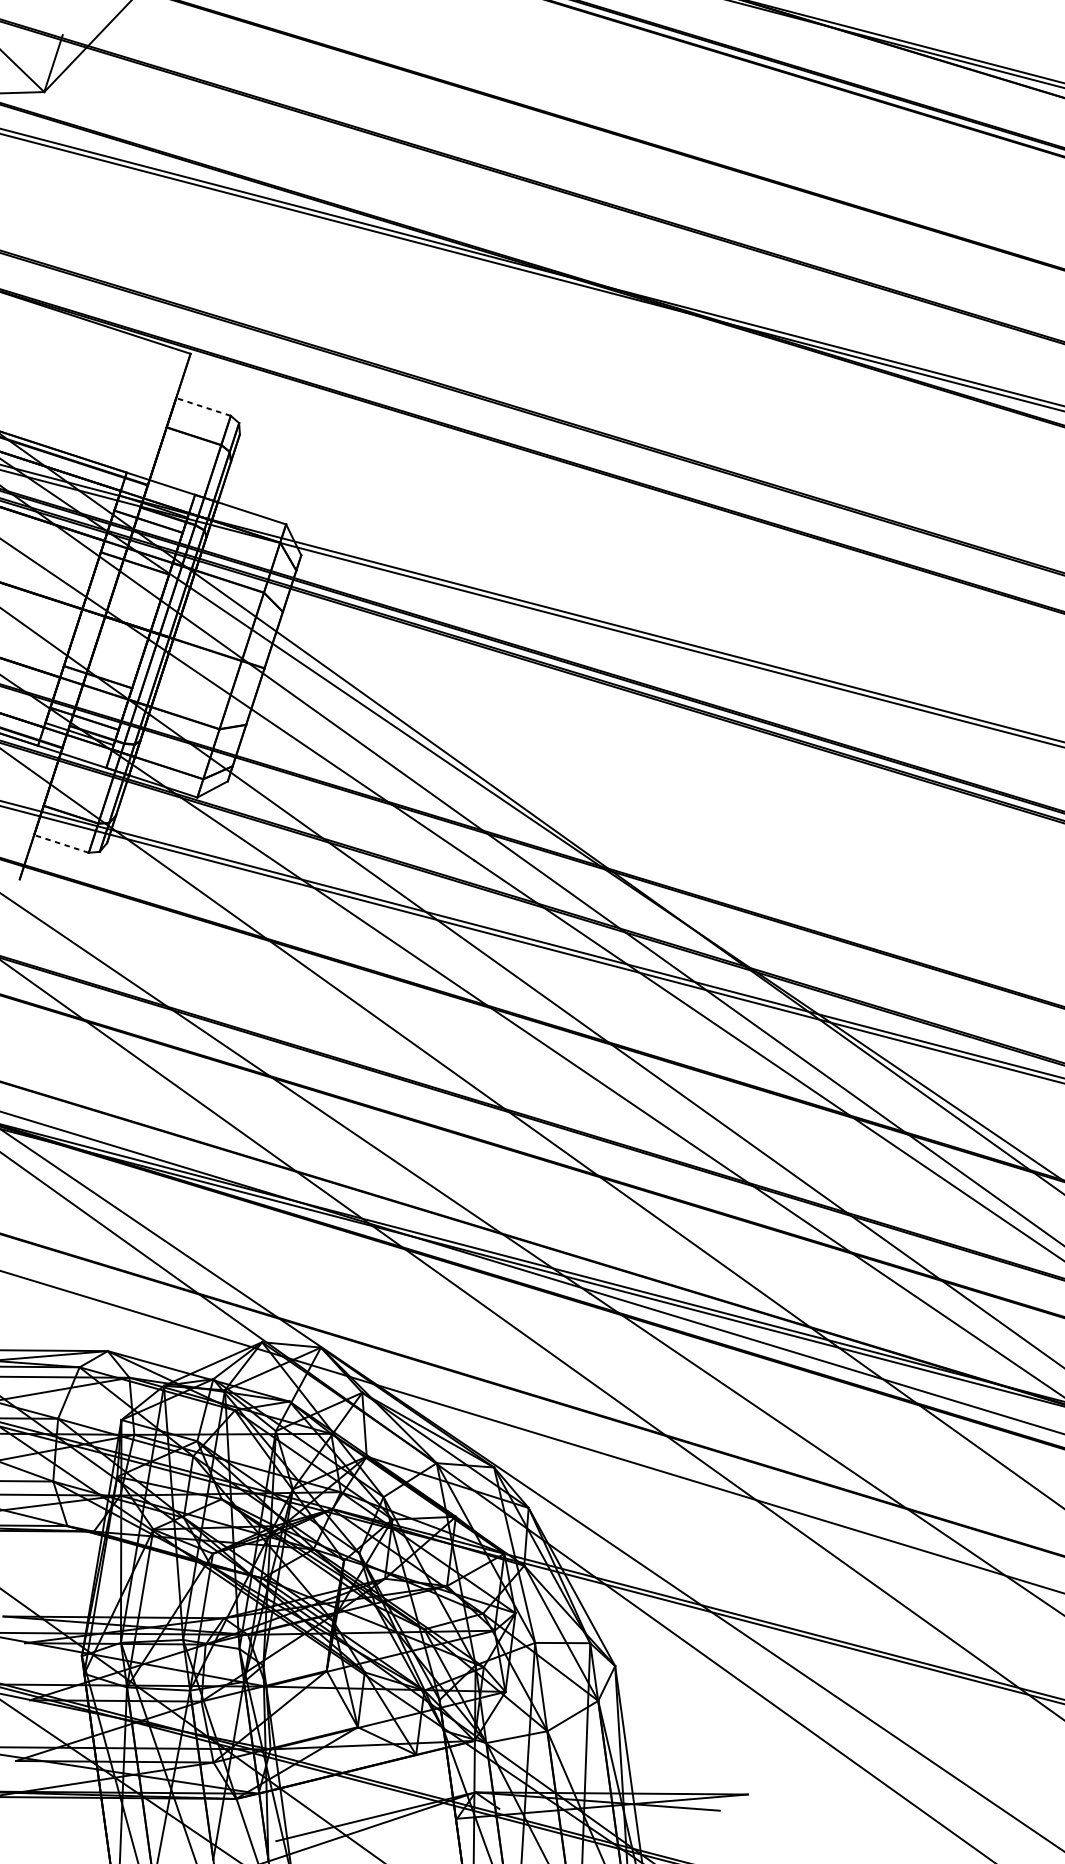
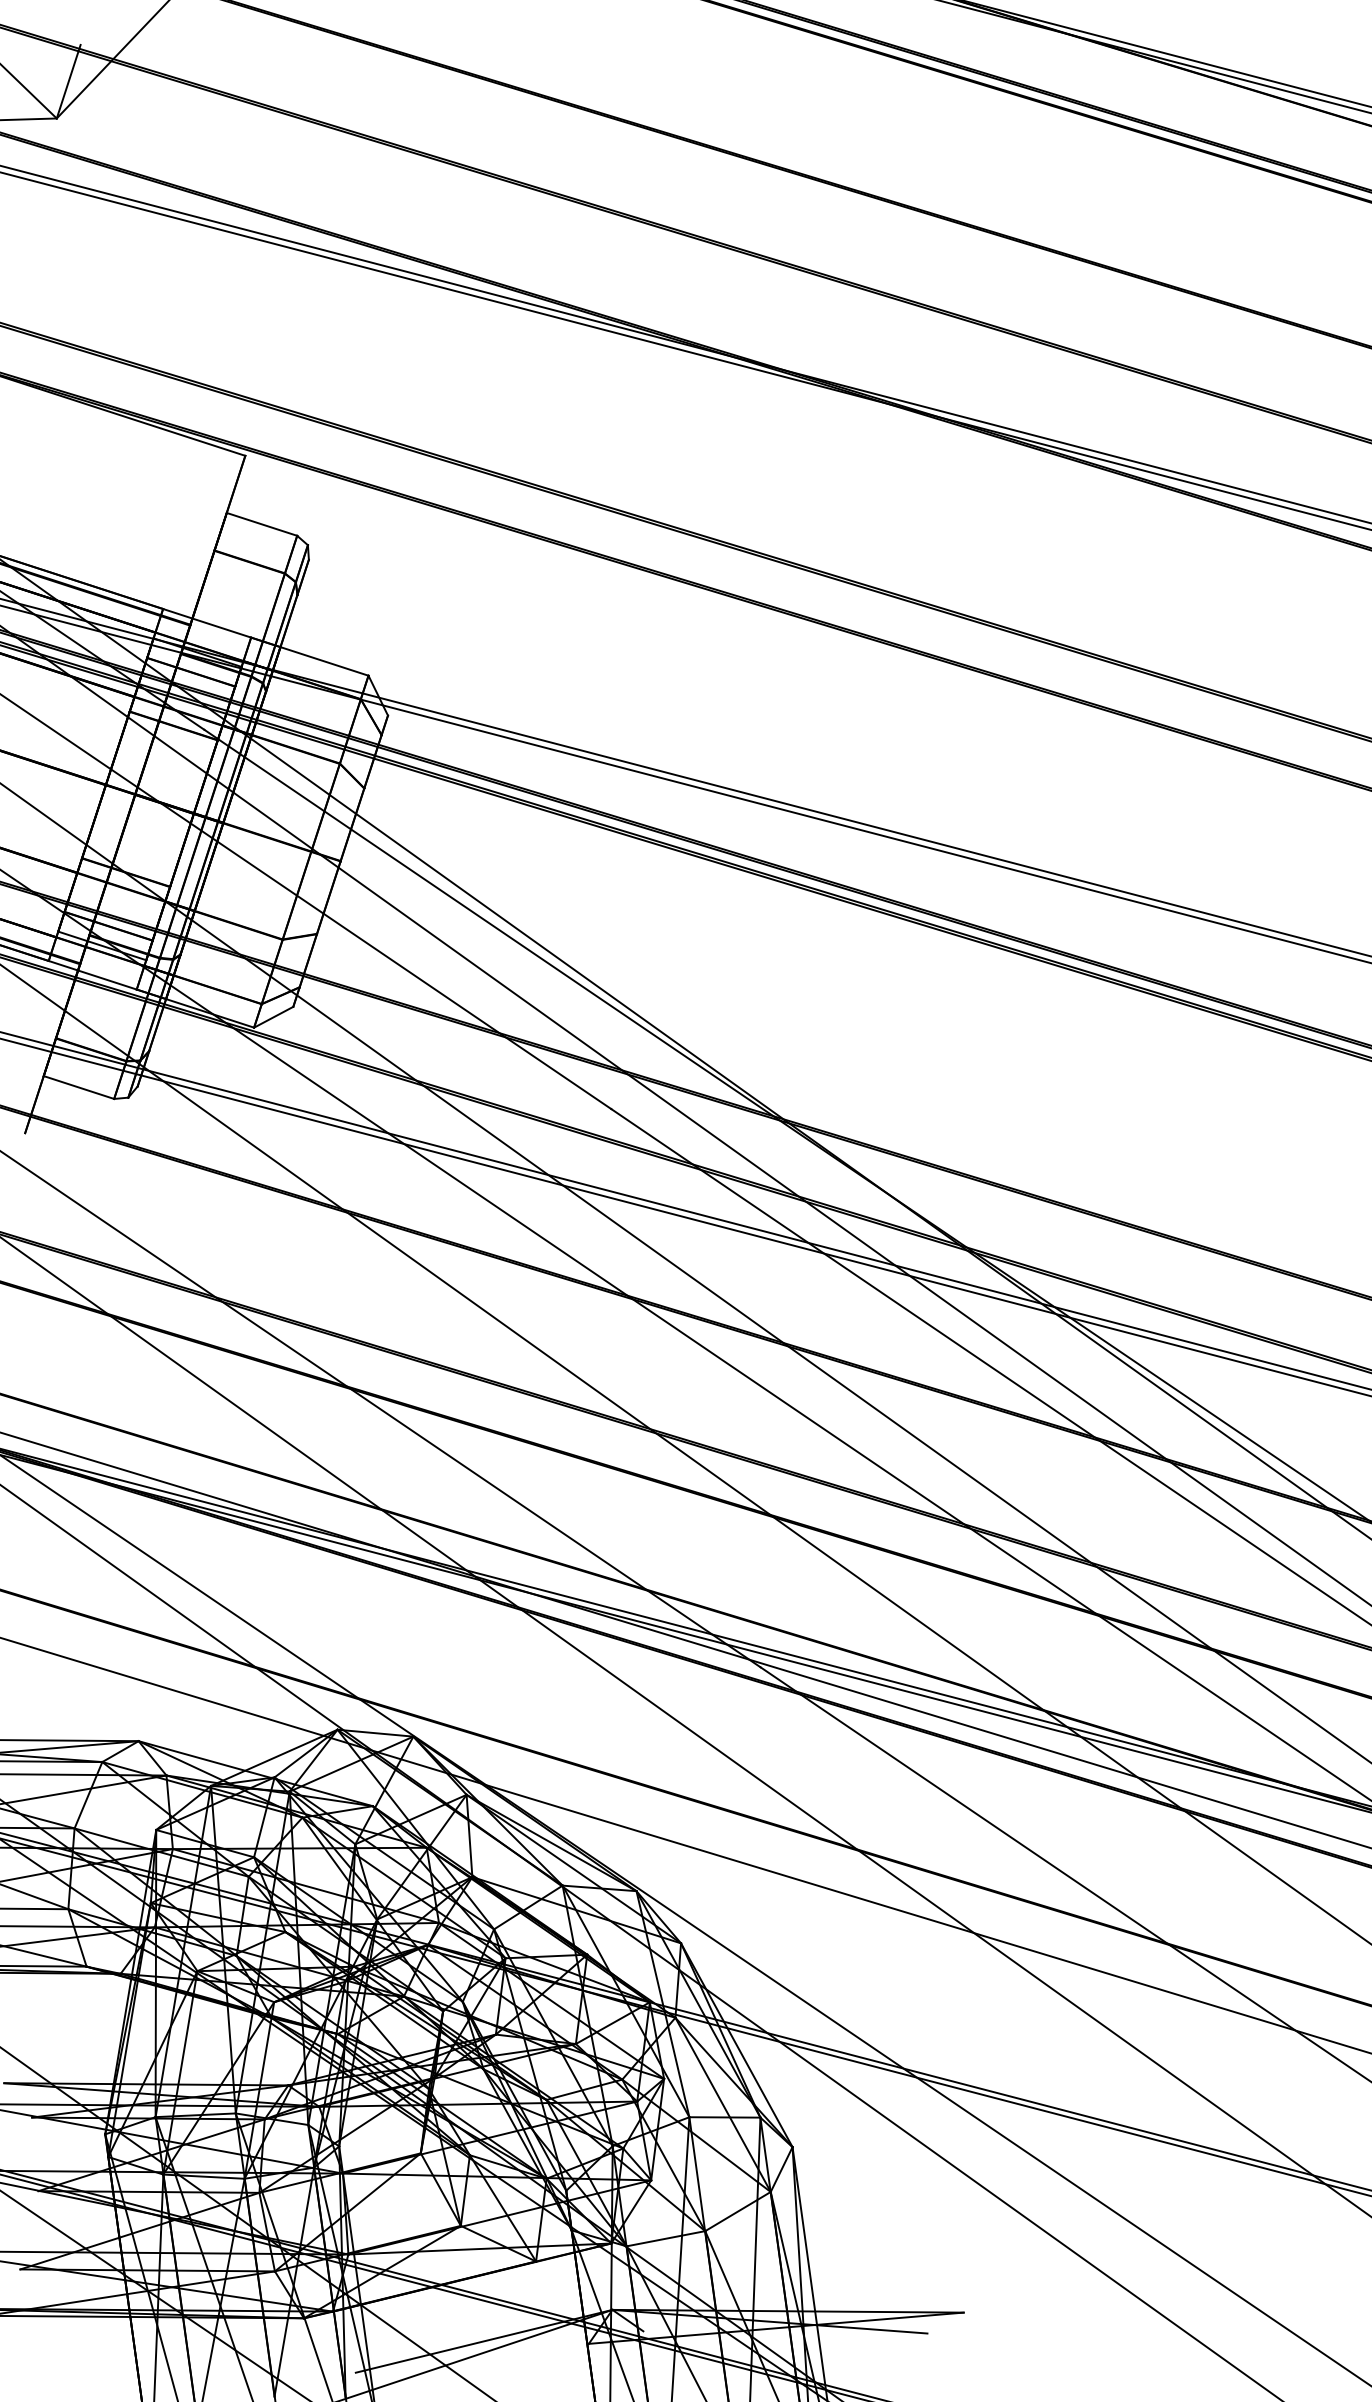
line: (203, 407) -> (261, 524), dashed -> solid
line: (61, 843) -> (78, 1087), dashed -> solid

